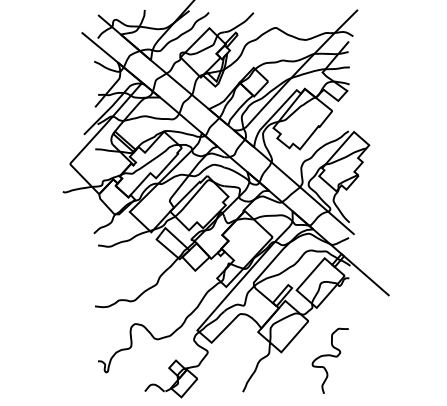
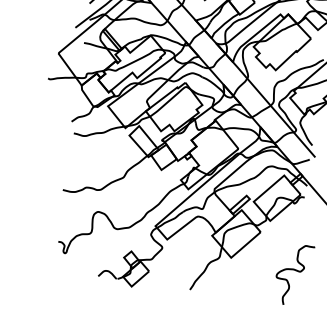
curve: (329, 356) -> (293, 270), moved

